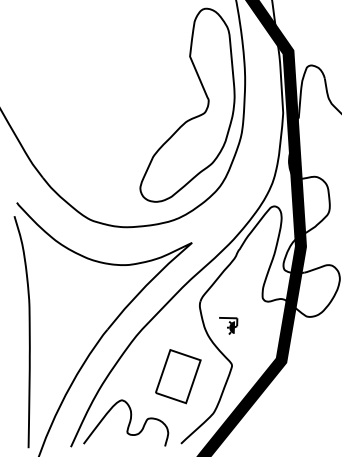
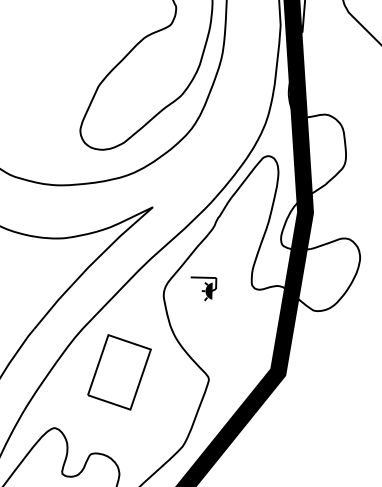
part: (228, 325) -> (203, 288), moved
part: (178, 376) -> (119, 372), moved

